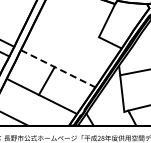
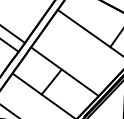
line: (69, 23) -> (83, 28), added
line: (58, 68) -> (65, 71), dashed -> solid

